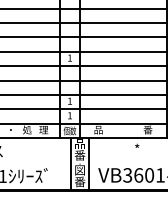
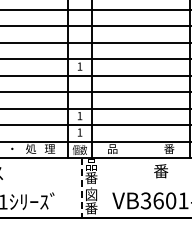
text: (141, 149) -> (161, 171), * -> 番
line: (71, 164) -> (81, 188), solid -> dashed
line: (88, 164) -> (101, 188), removed

